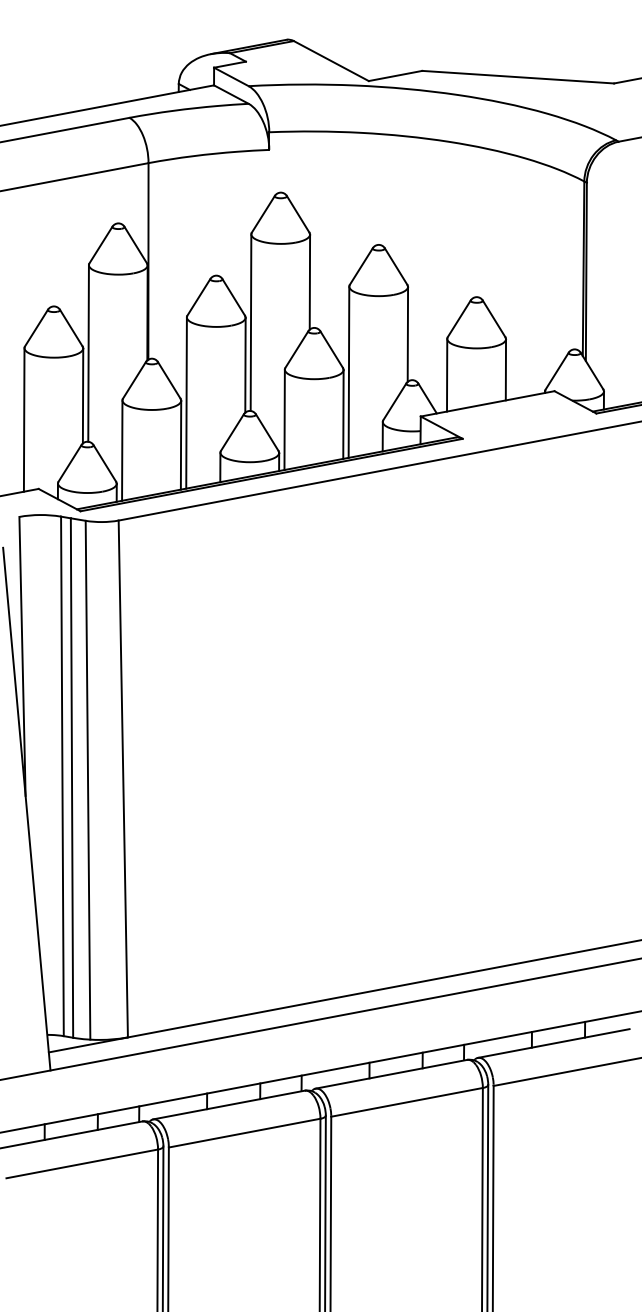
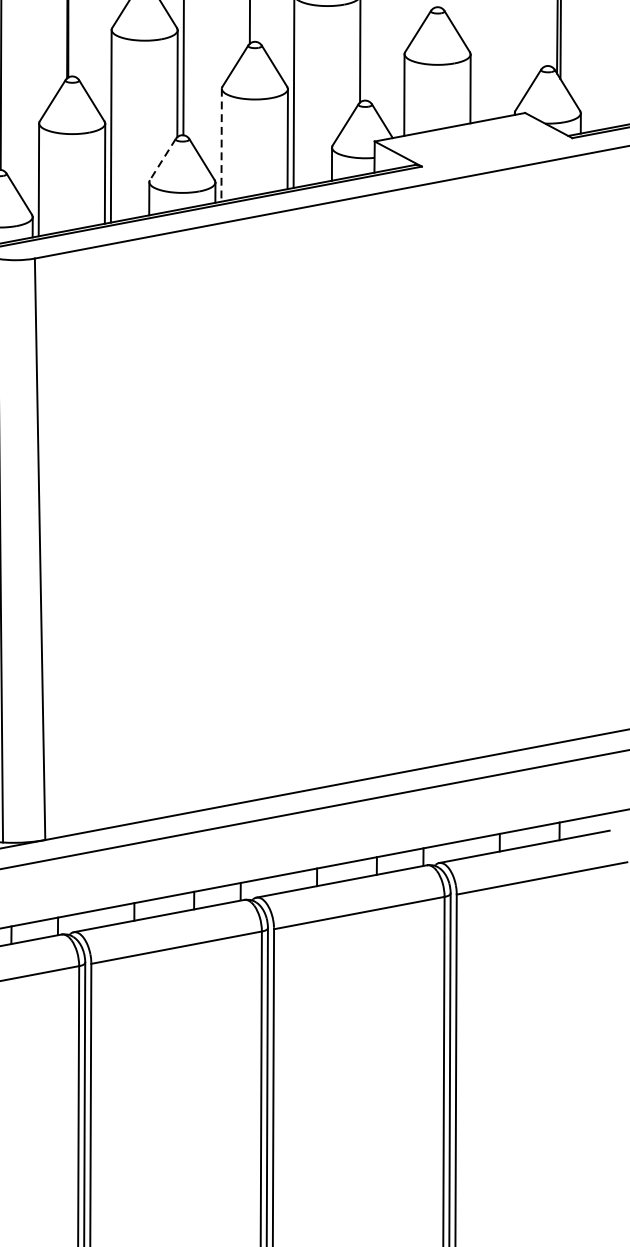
line: (284, 420) -> (221, 145), solid -> dashed
line: (232, 432) -> (162, 159), solid -> dashed

